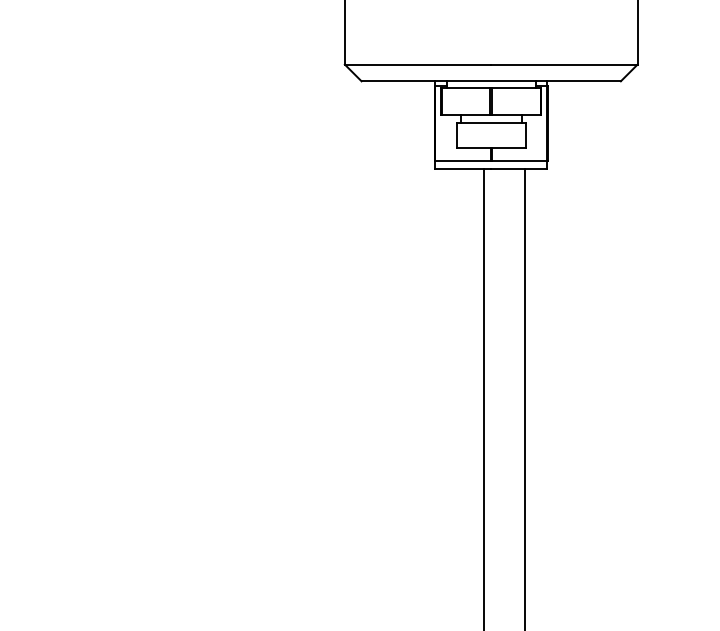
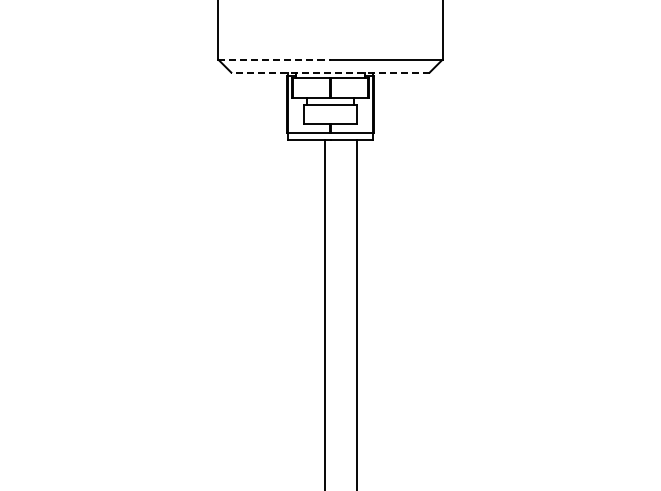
line: (418, 64) -> (274, 59), solid -> dashed
line: (489, 81) -> (329, 72), solid -> dashed

